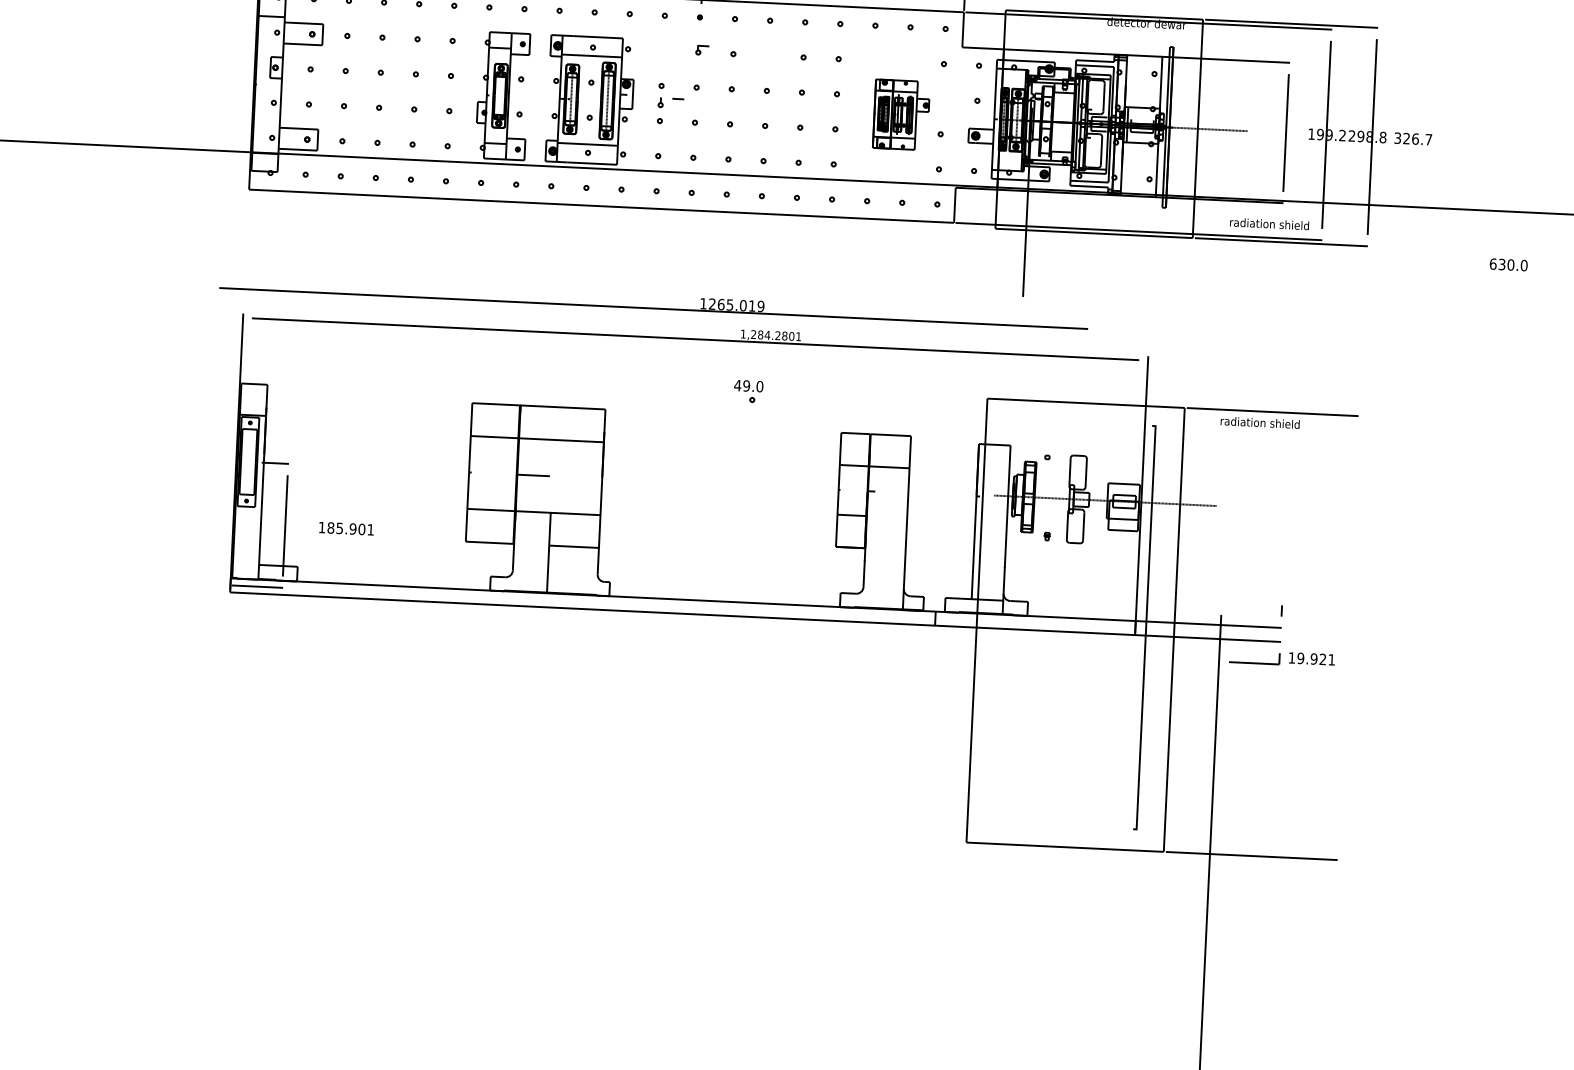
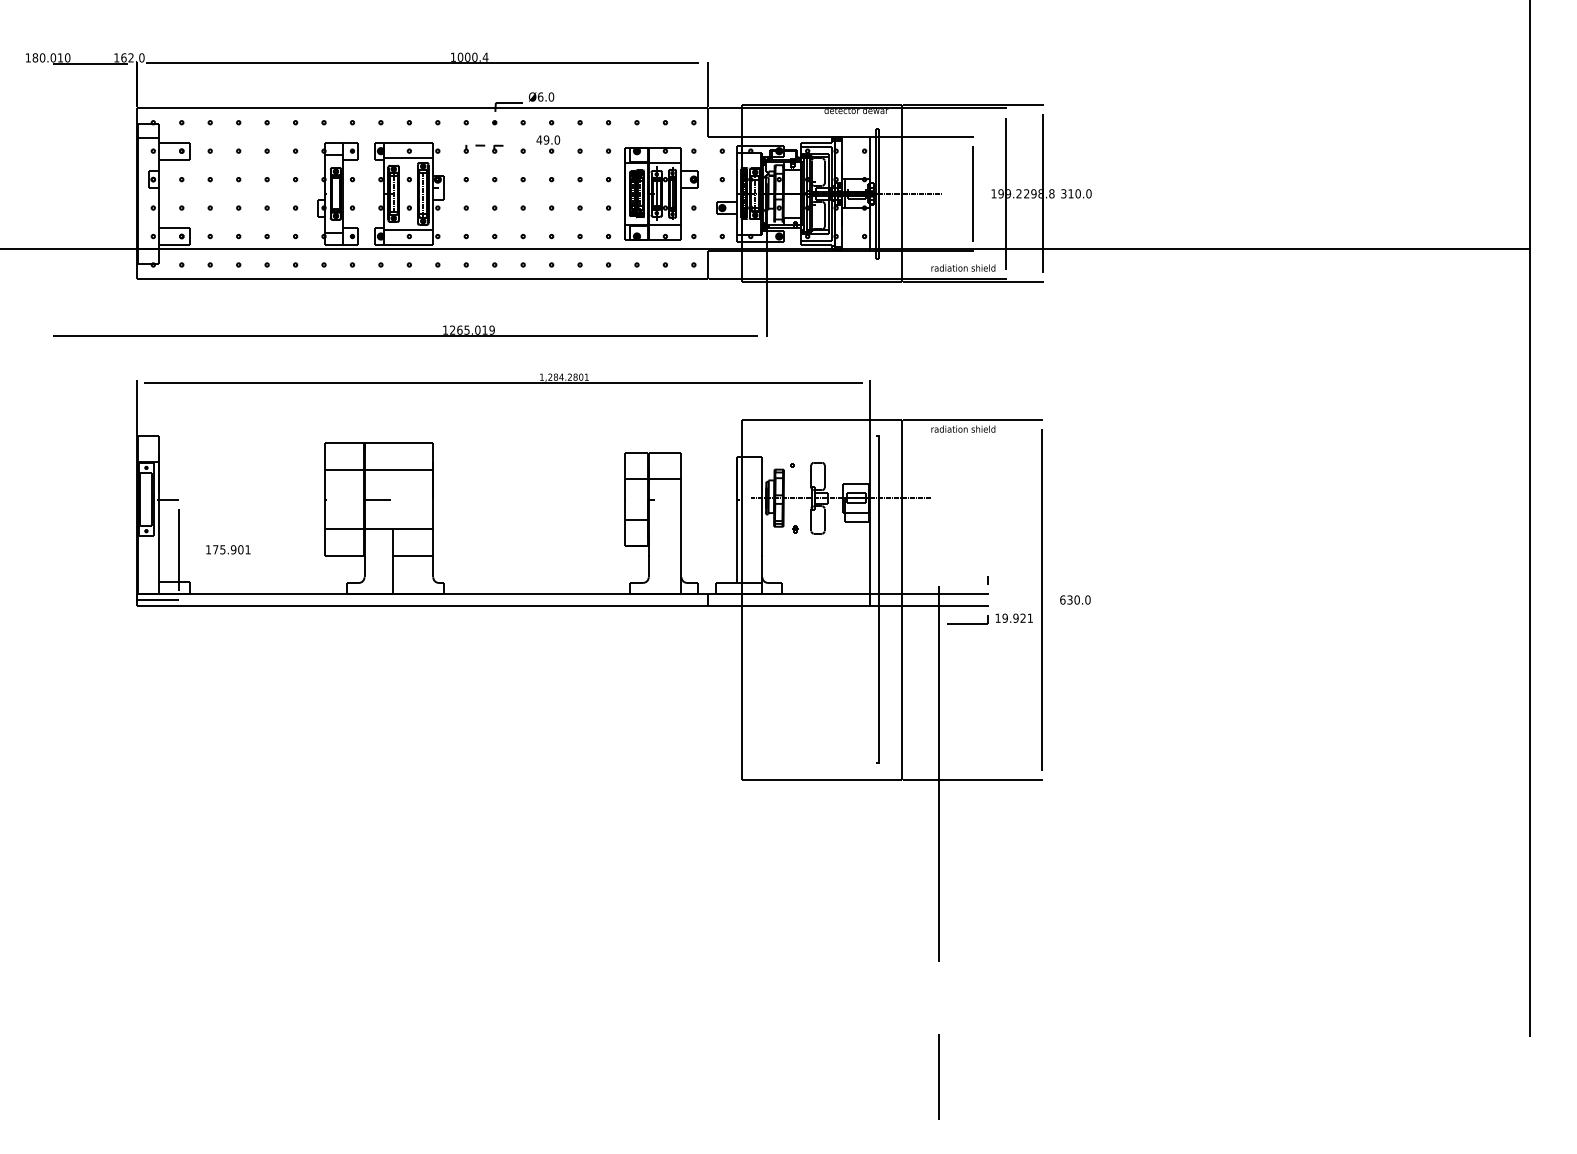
part: (670, 102) -> (474, 148), moved
part: (901, 114) -> (661, 193), size x1.67
text: (1417, 138) -> (1079, 193), 326.7 -> 310.0
text: (1508, 264) -> (1075, 599), moved
part: (654, 301) -> (405, 330), moved
part: (748, 391) -> (548, 144), moved
text: (330, 527) -> (215, 549), 185.901 -> 175.901
line: (1346, 637) -> (1041, 599), added

